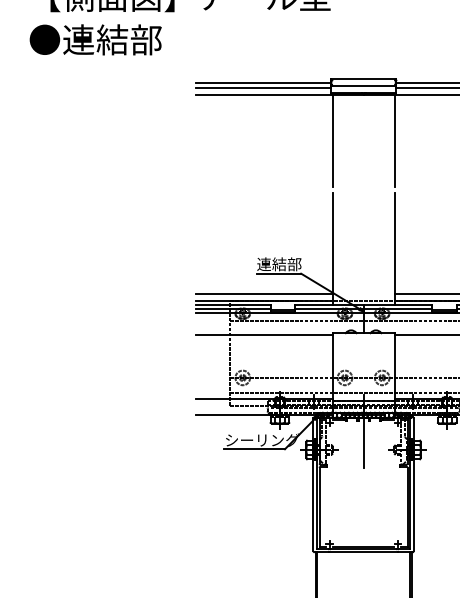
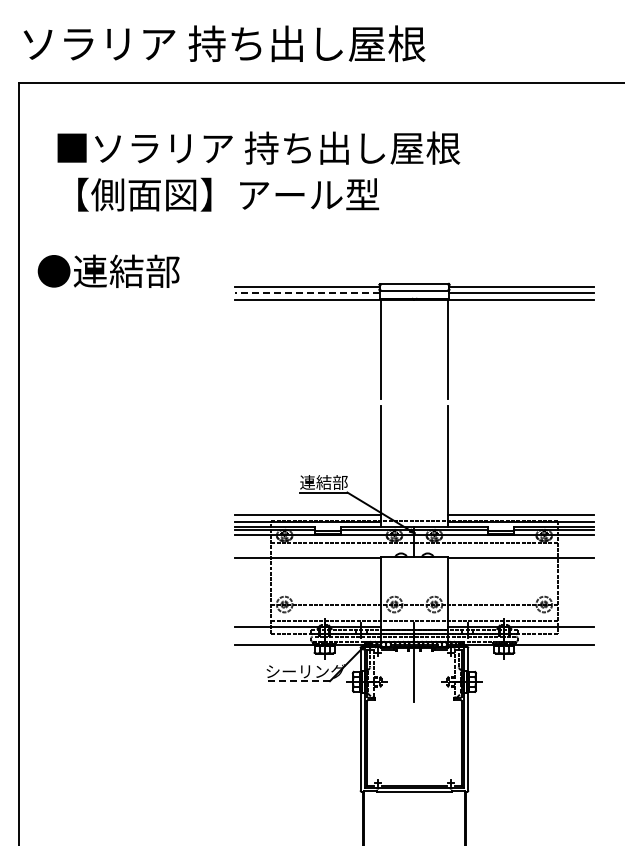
text: (95, 39) -> (108, 270), moved
line: (264, 88) -> (307, 293), solid -> dashed
line: (254, 449) -> (297, 681), solid -> dashed

